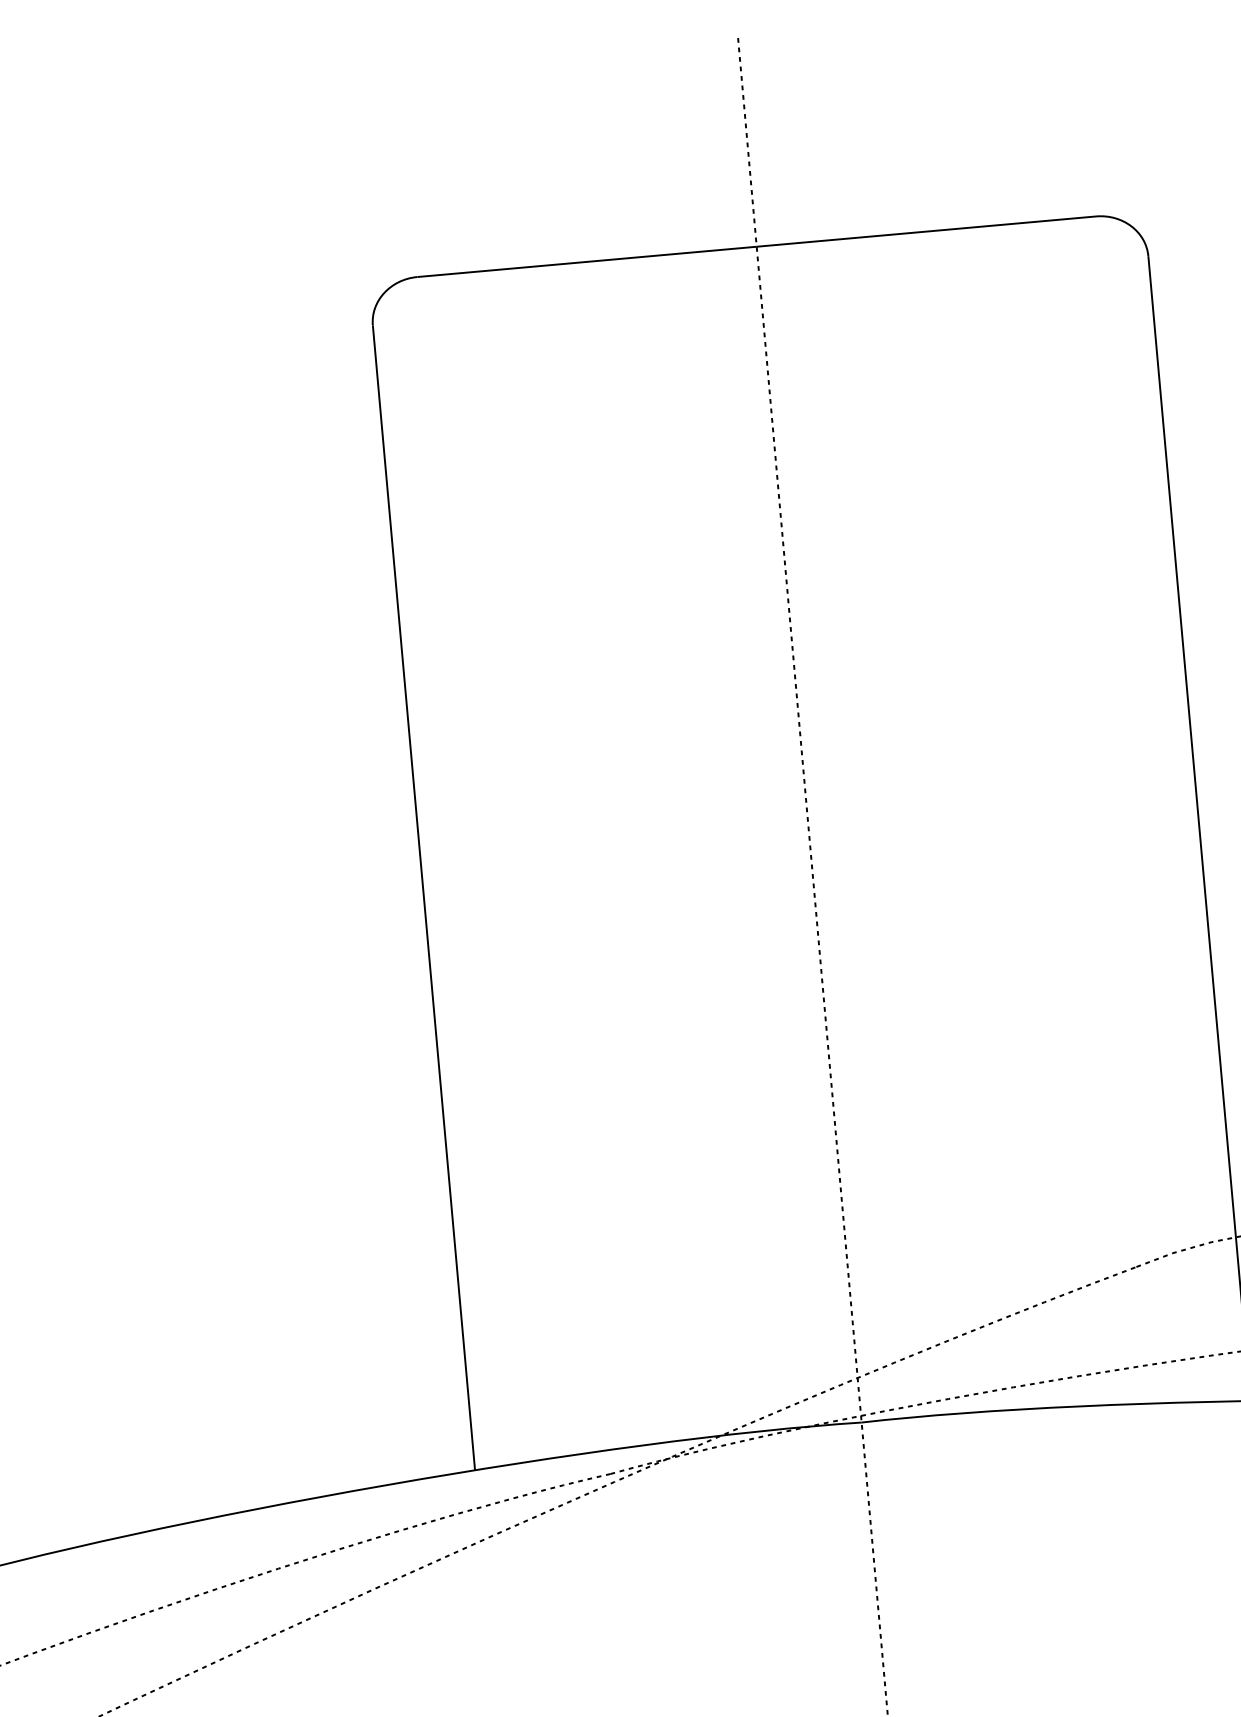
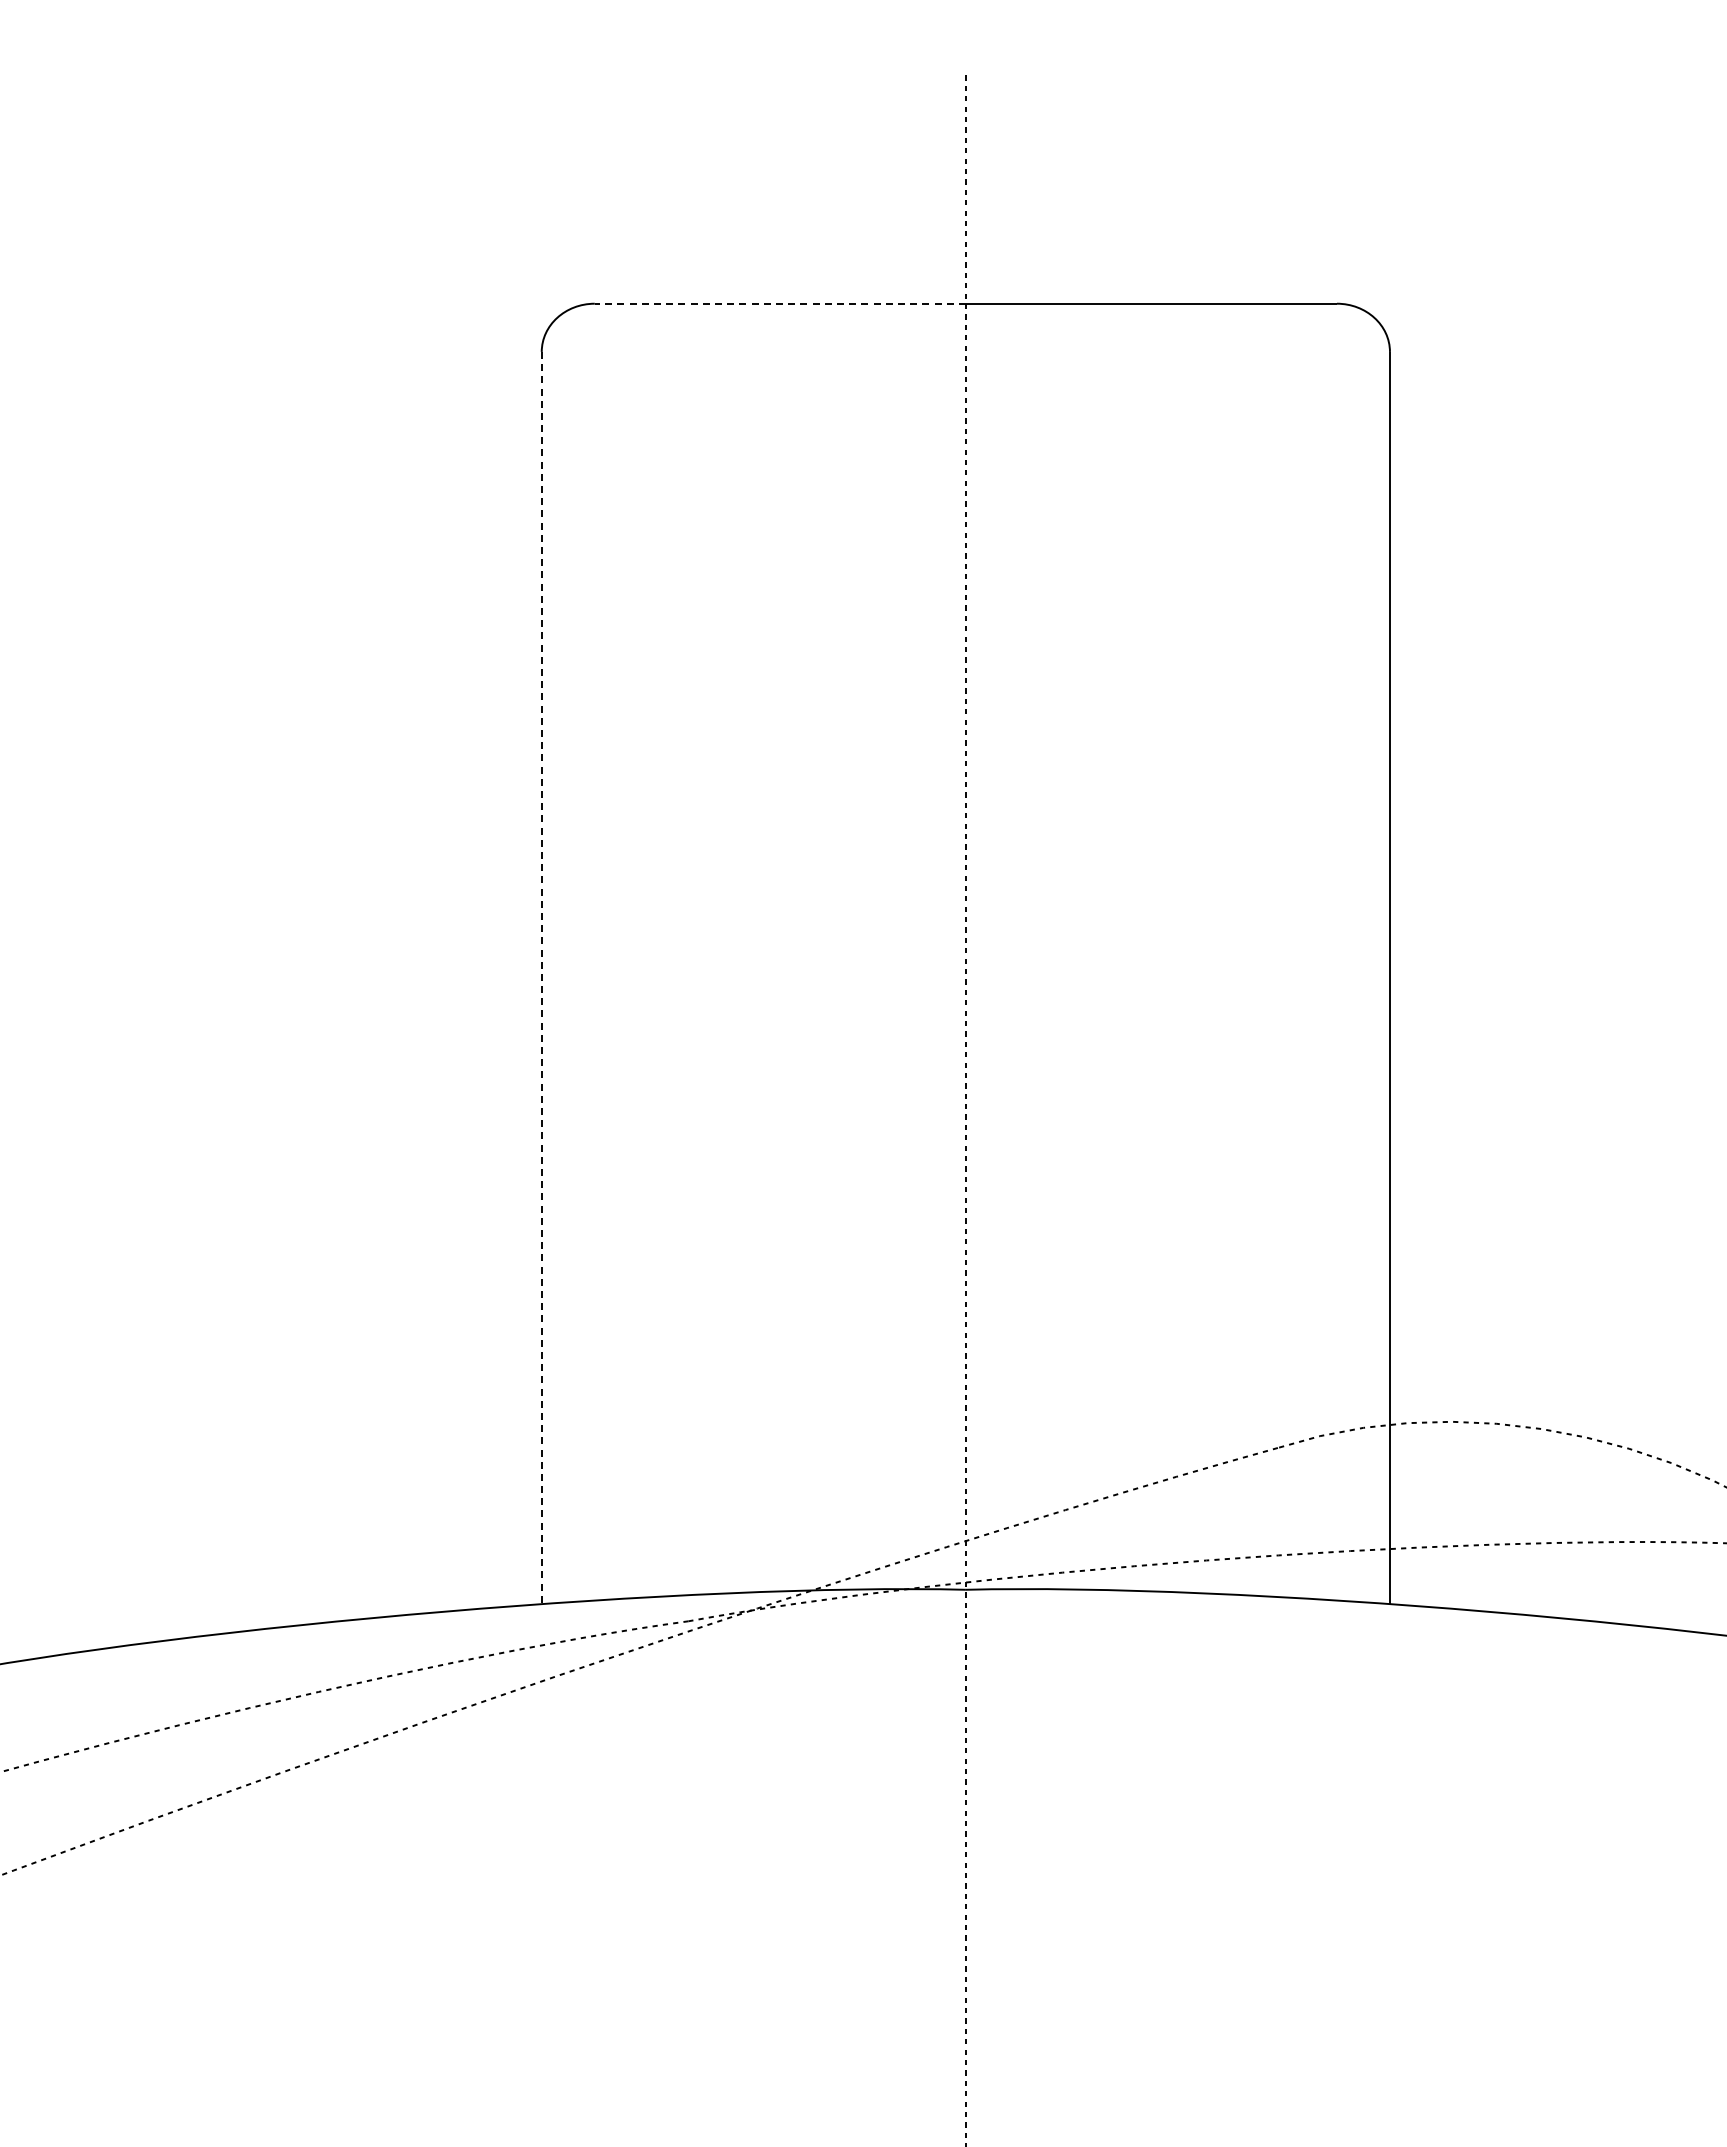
line: (587, 261) -> (780, 303), solid -> dashed
line: (423, 898) -> (541, 978), solid -> dashed

